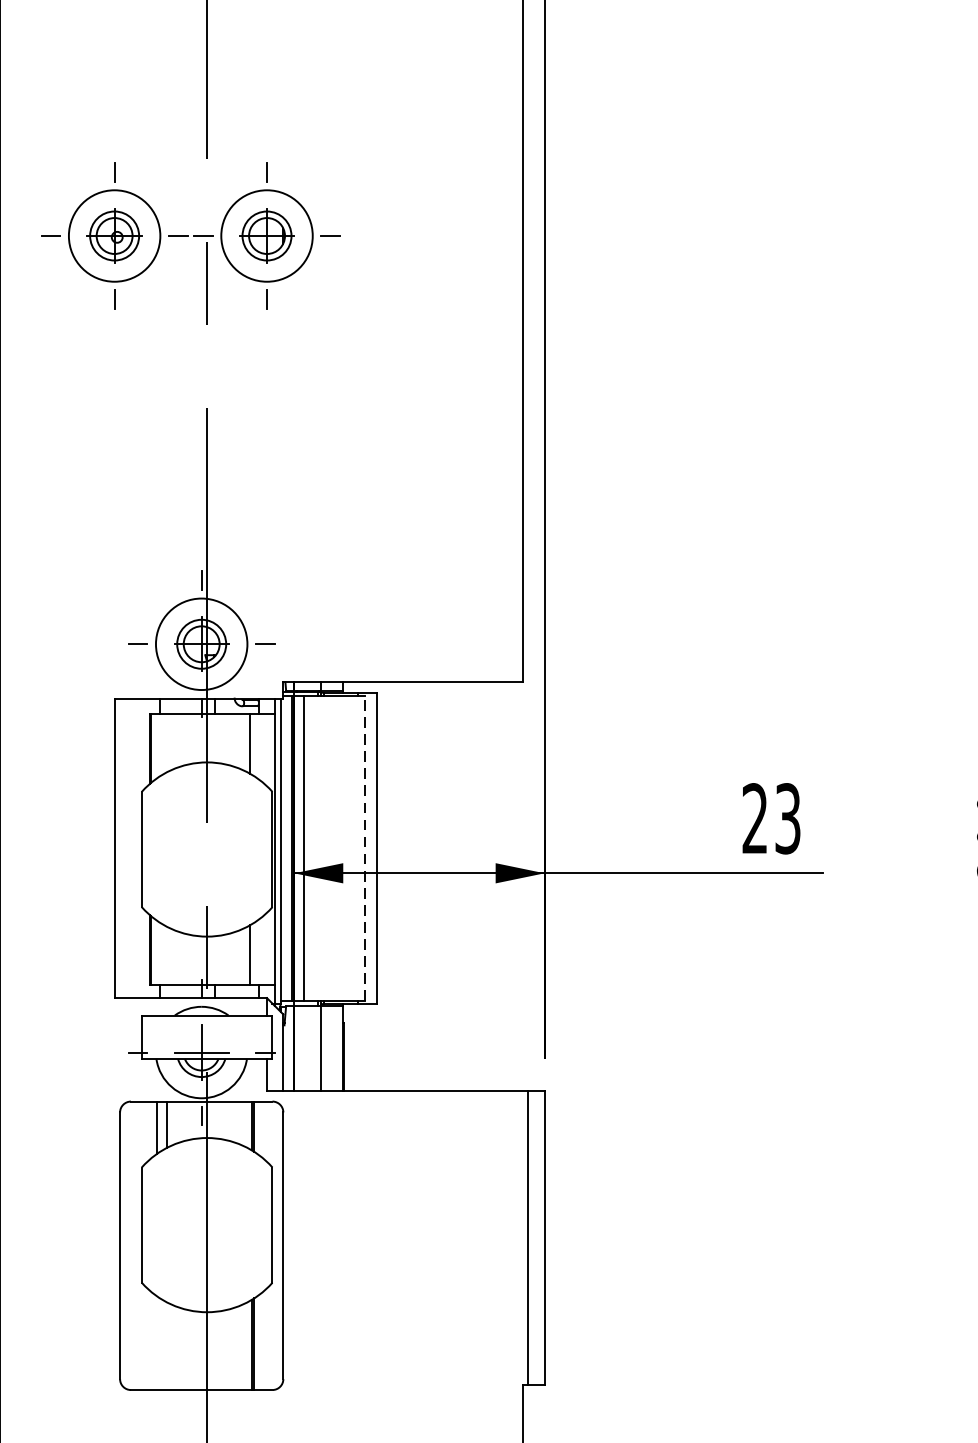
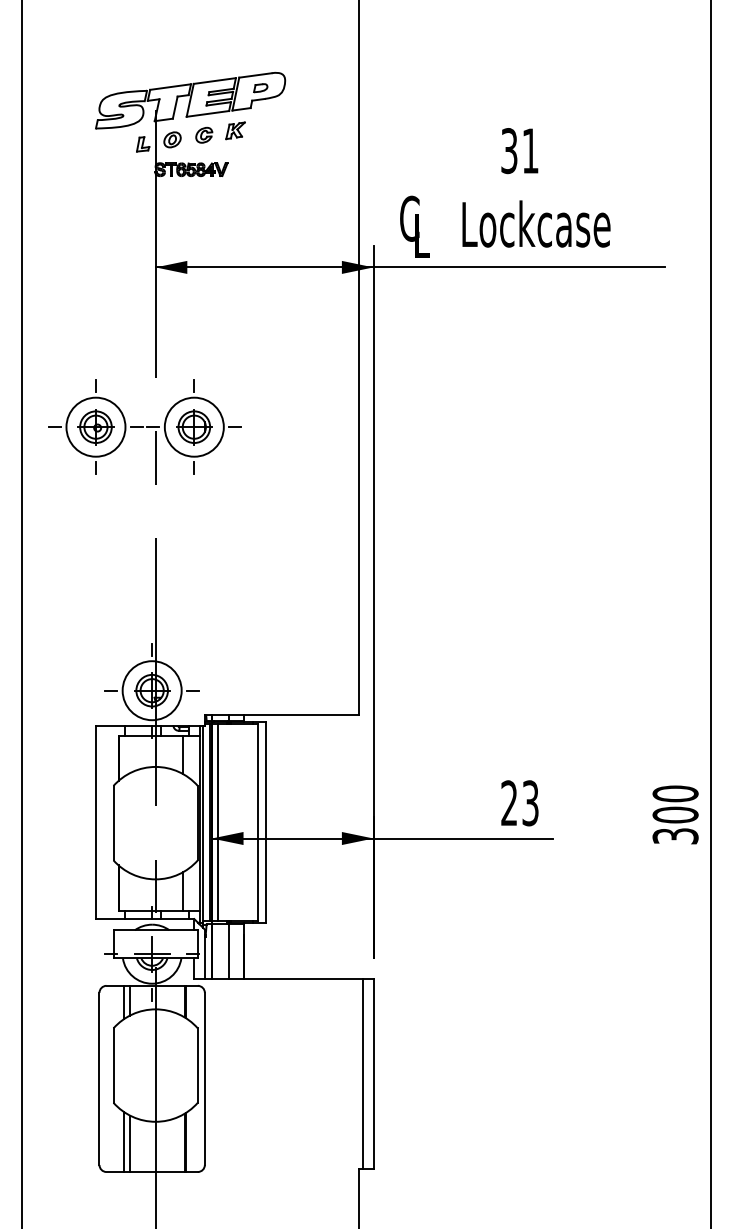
line: (364, 846) -> (257, 821), dashed -> solid
line: (157, 1342) -> (123, 1141), added
line: (166, 1345) -> (129, 1143), added

